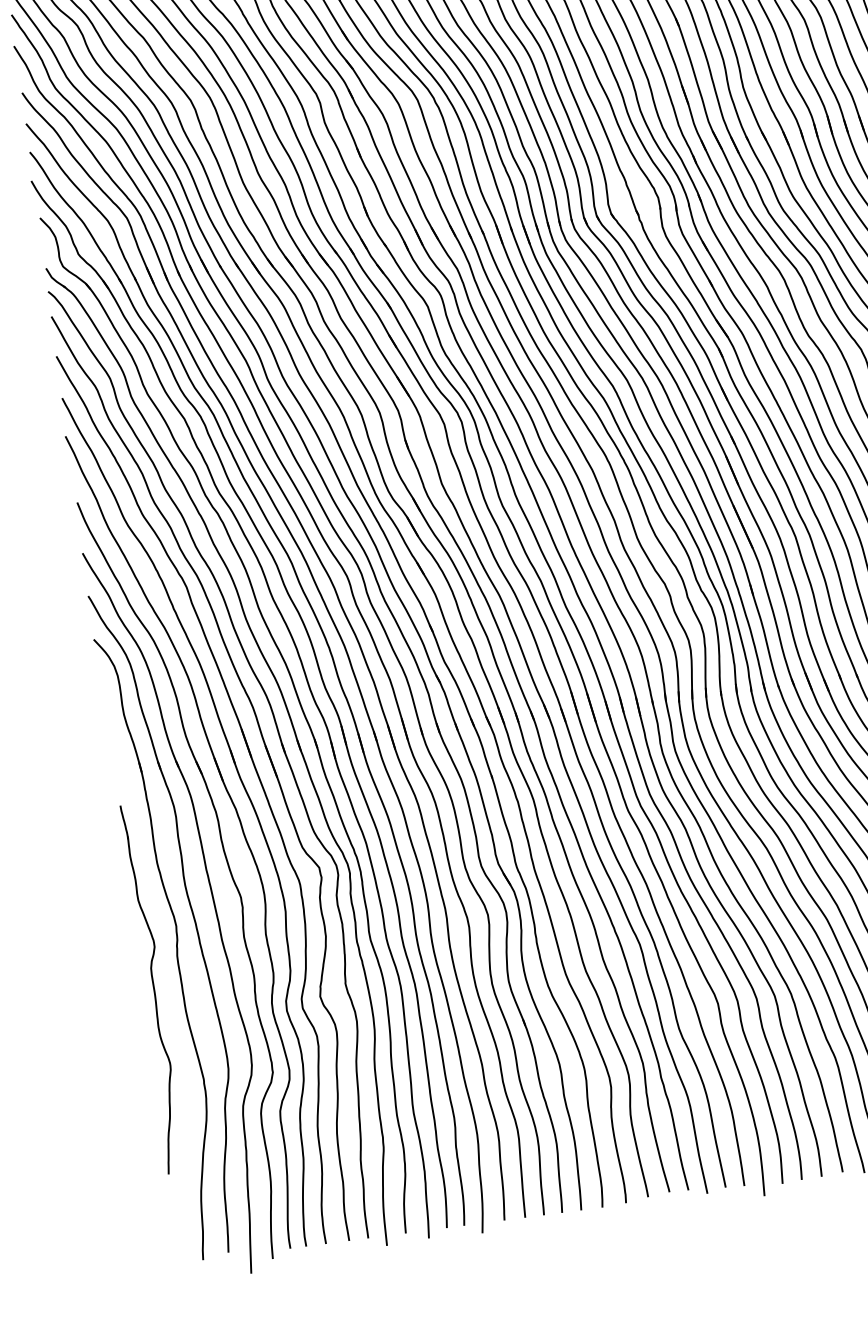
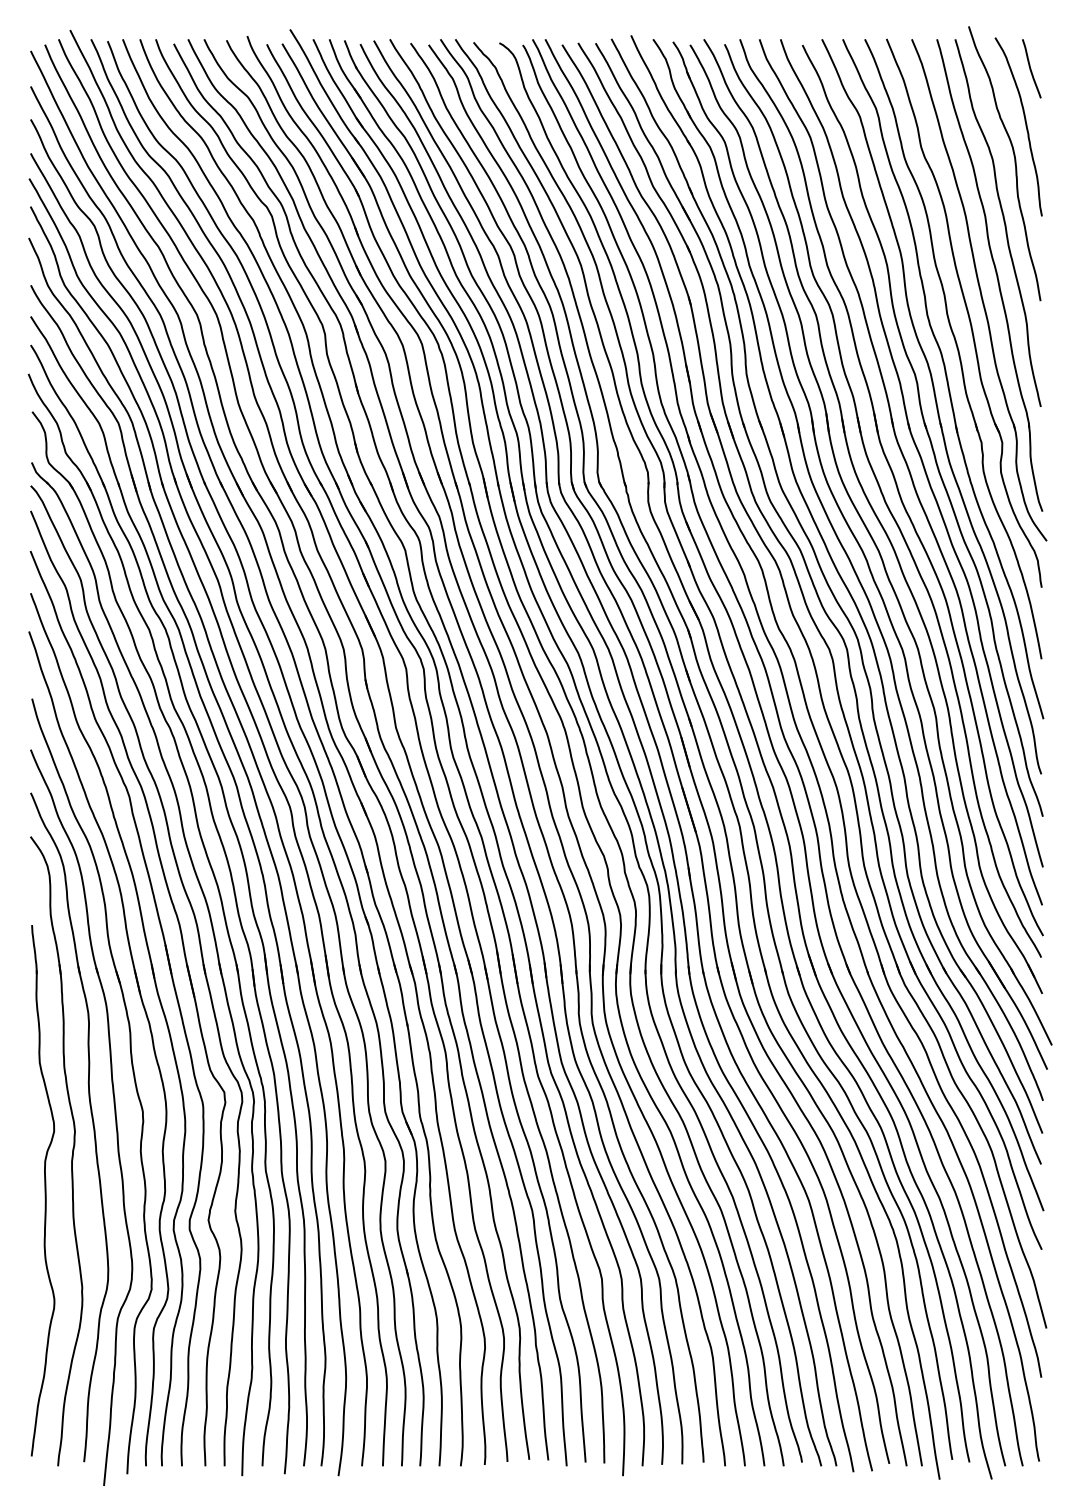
part: (151, 988) -> (42, 1190), size x1.43

